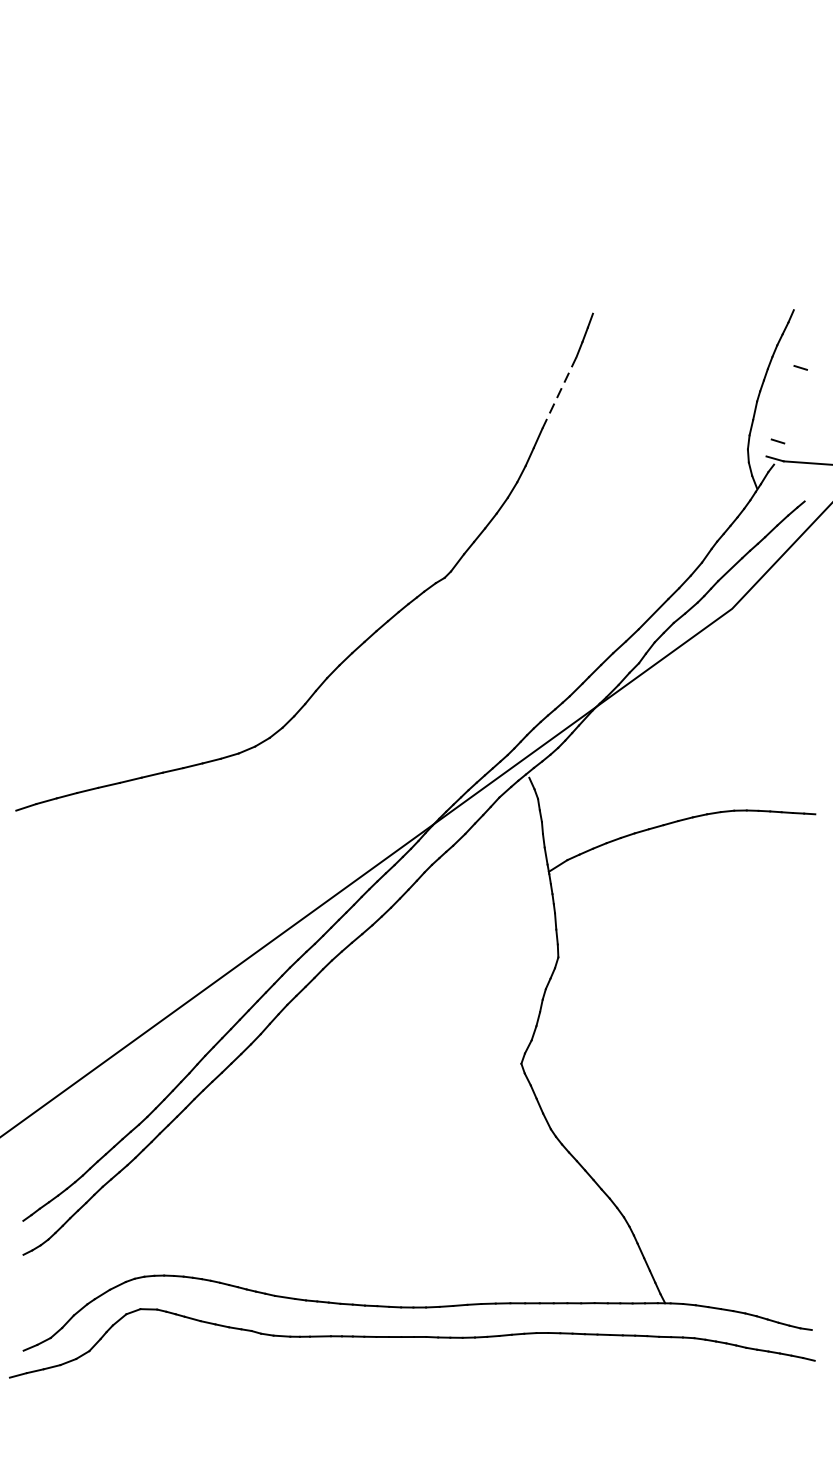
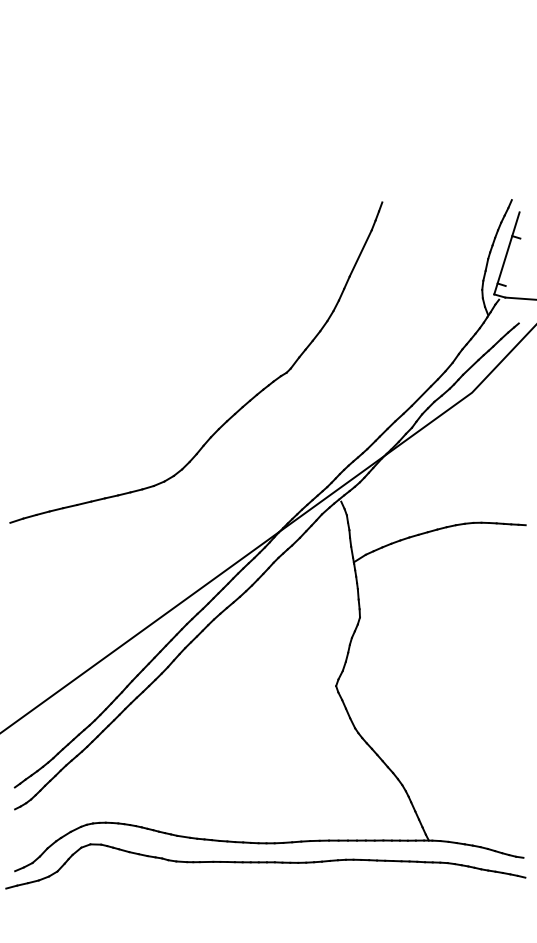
line: (559, 392) -> (360, 253), dashed -> solid
line: (785, 392) -> (506, 253), added

